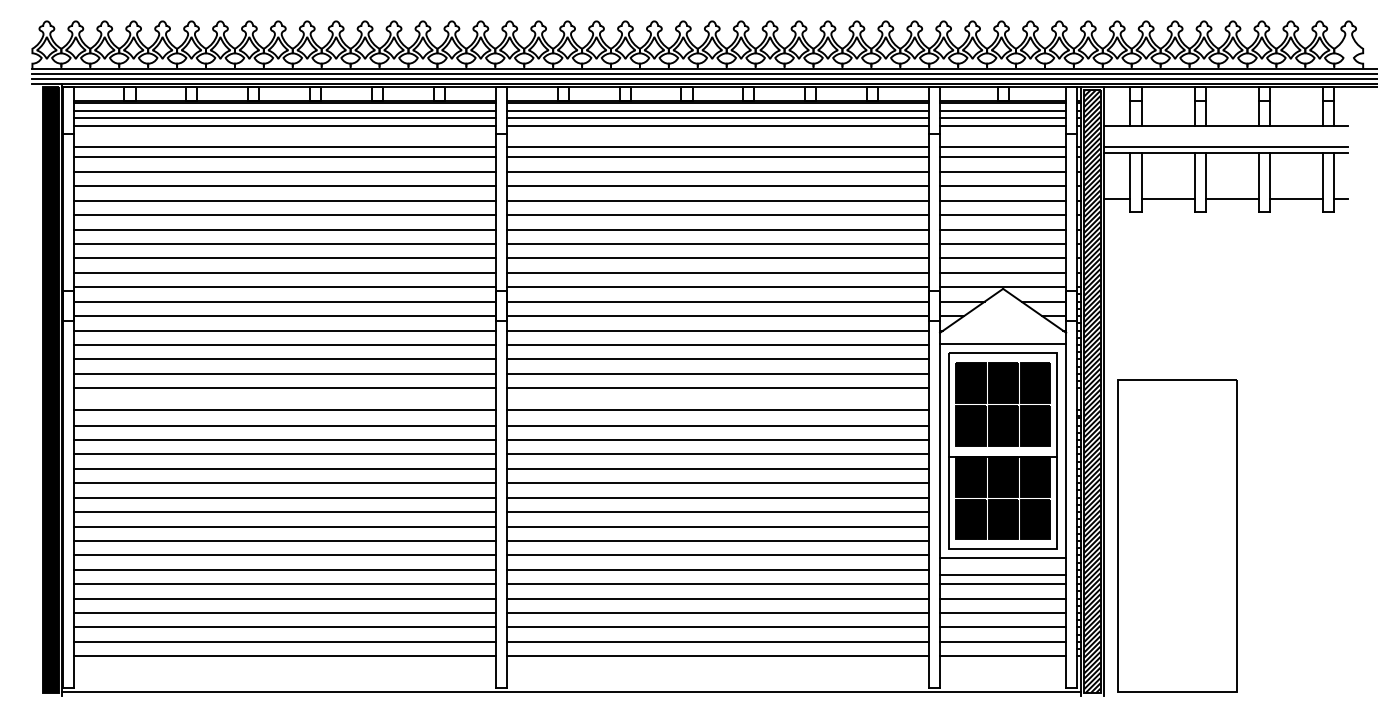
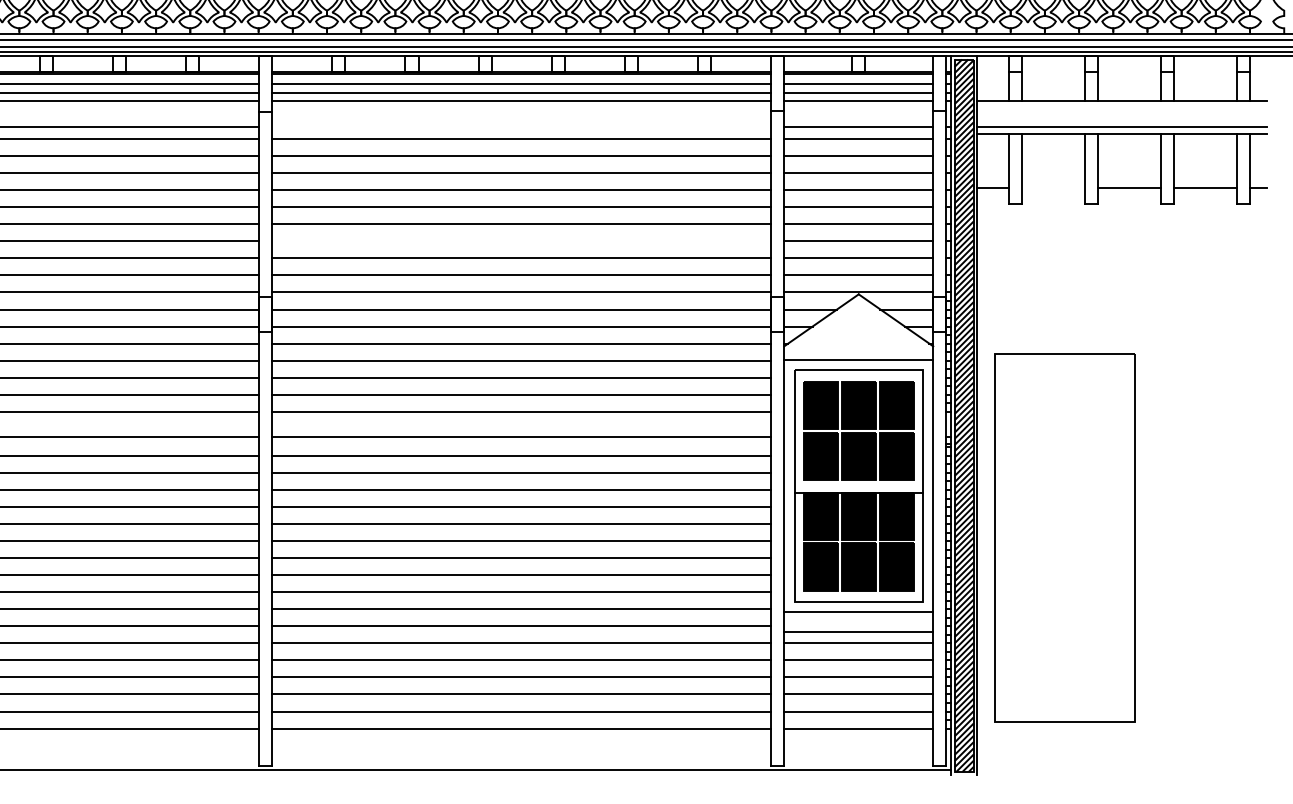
line: (717, 146) -> (521, 126), removed
line: (1167, 198) -> (1052, 187), removed
line: (717, 244) -> (521, 241), removed
part: (1177, 535) -> (1064, 537), moved

